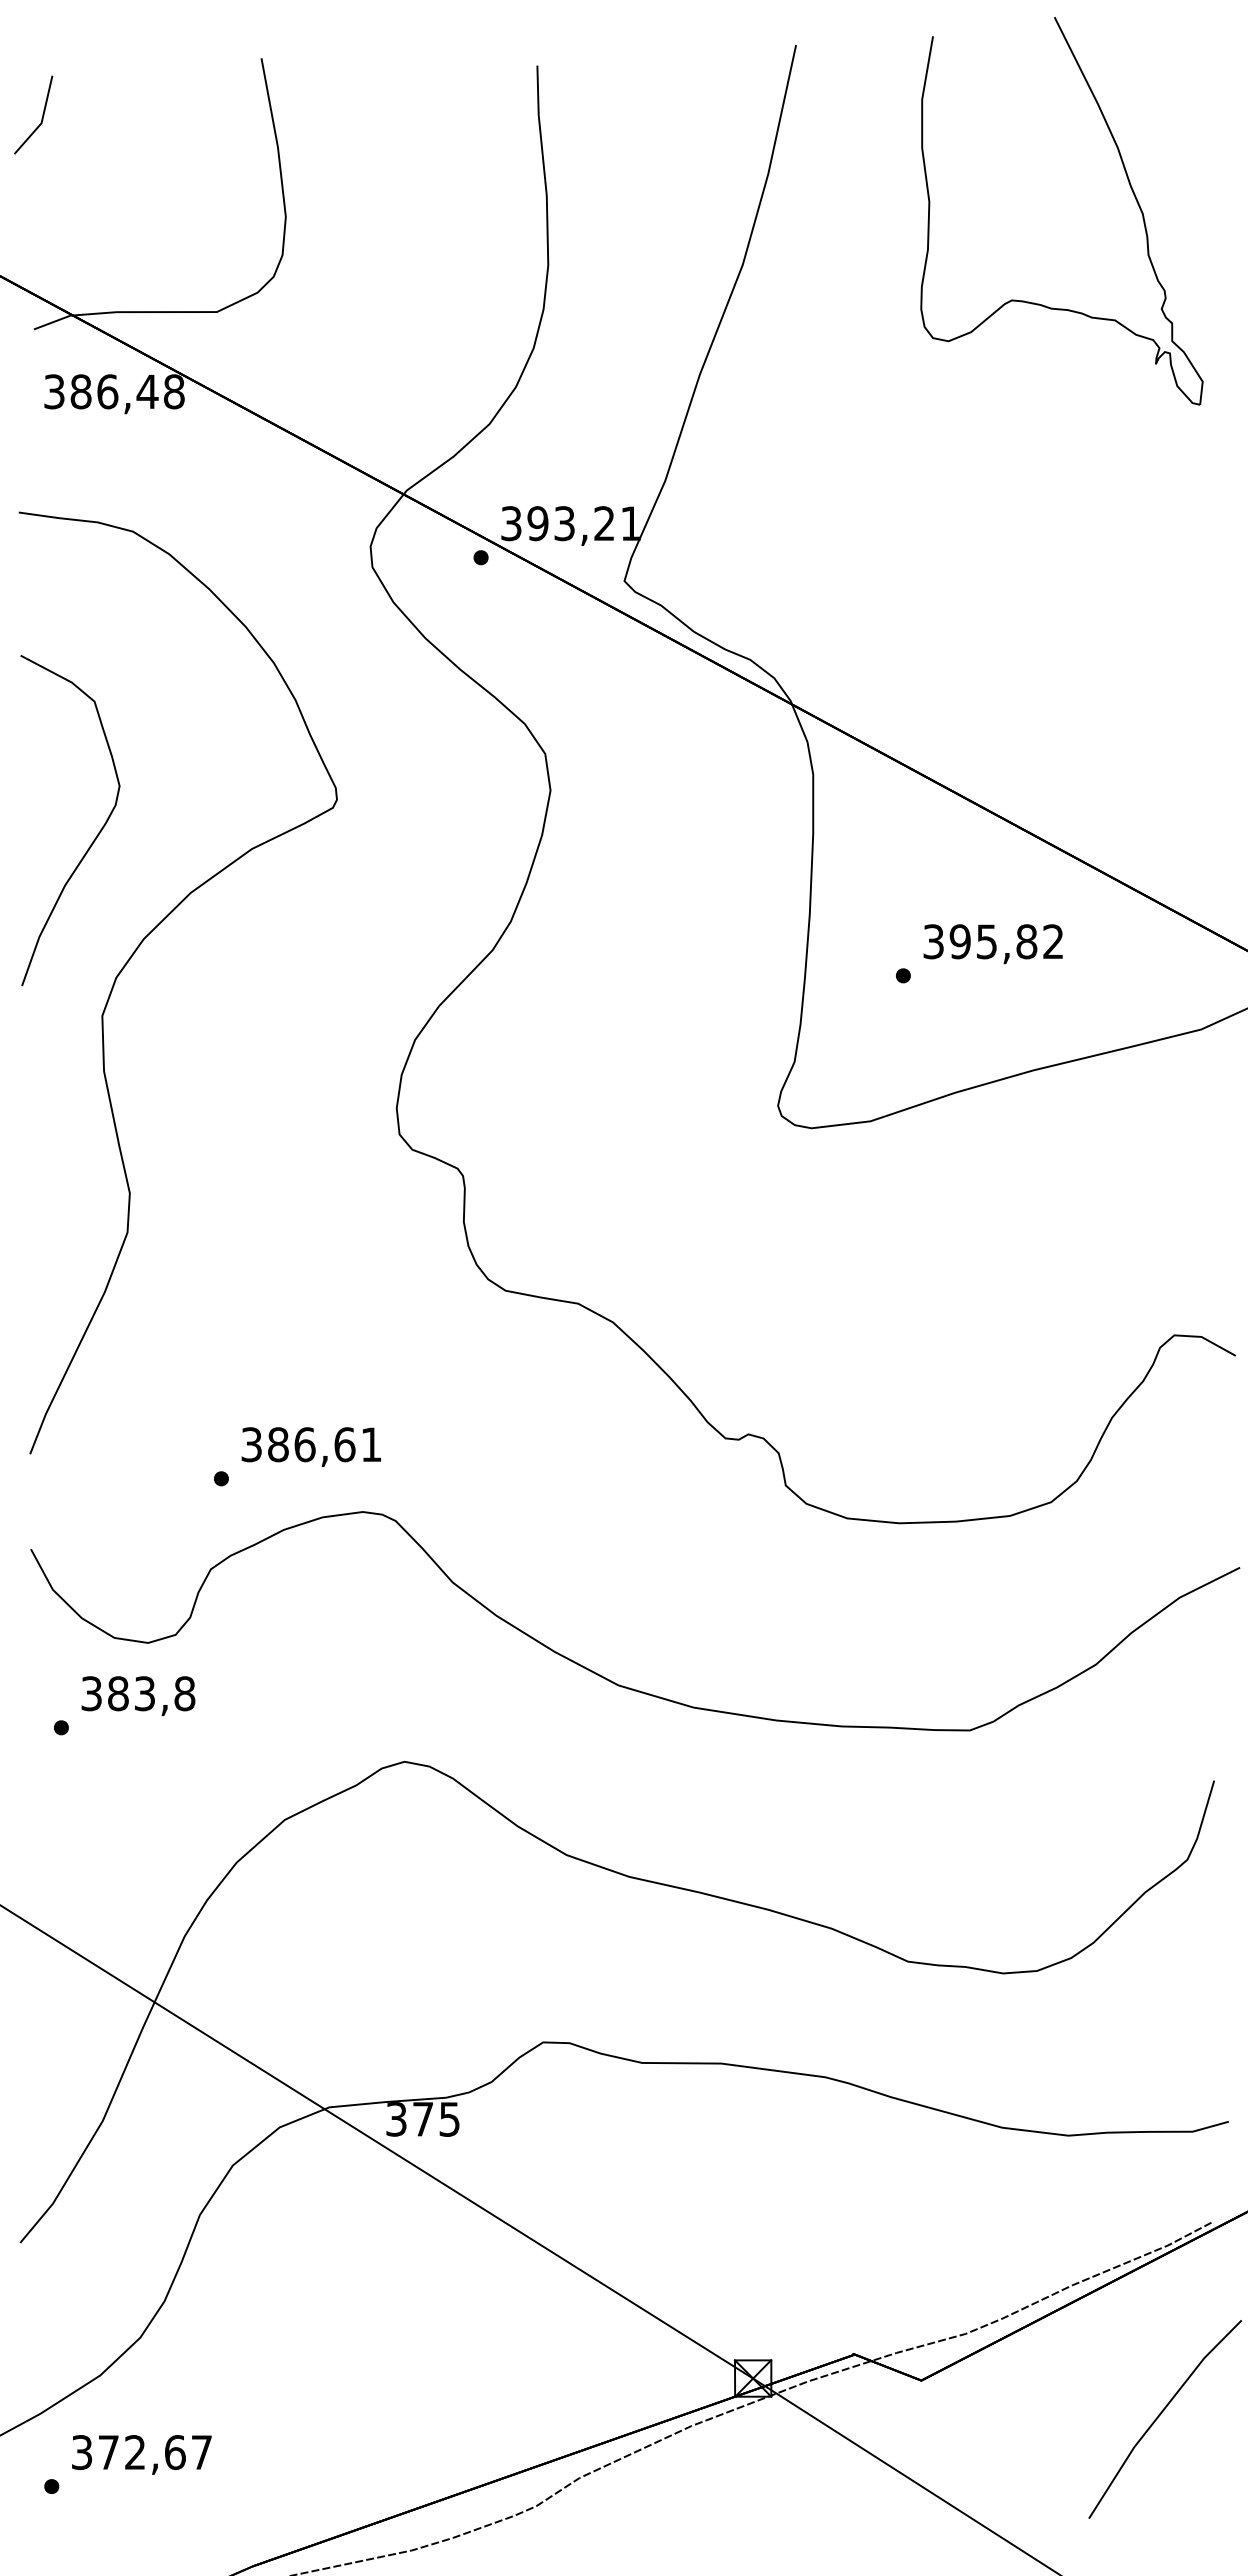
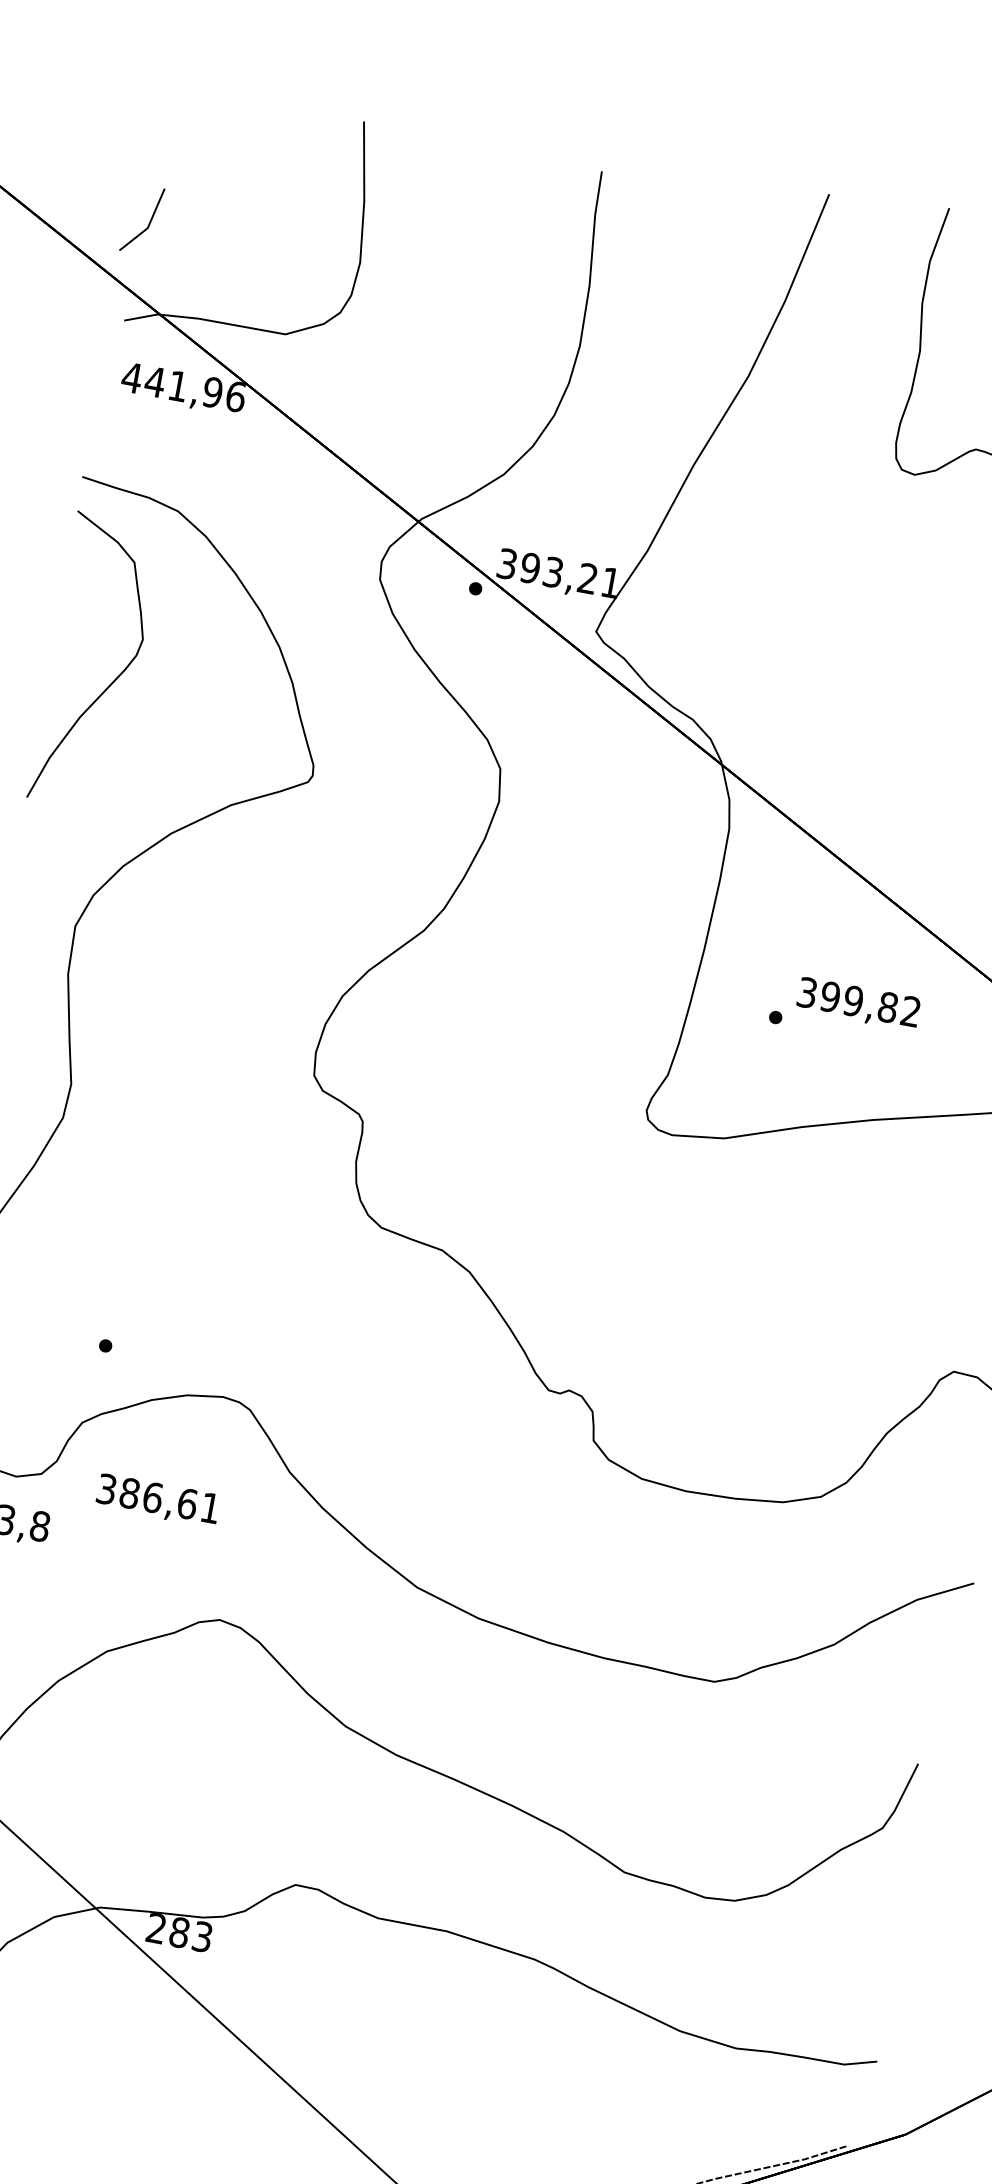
line: (41, 118) -> (148, 223), moved
text: (113, 391) -> (183, 386), 386,48 -> 441,96
curve: (94, 838) -> (112, 681), moved
text: (986, 941) -> (853, 1000), 395,82 -> 399,82
text: (310, 1446) -> (157, 1500), moved
text: (422, 2118) -> (179, 1931), 375 -> 283

